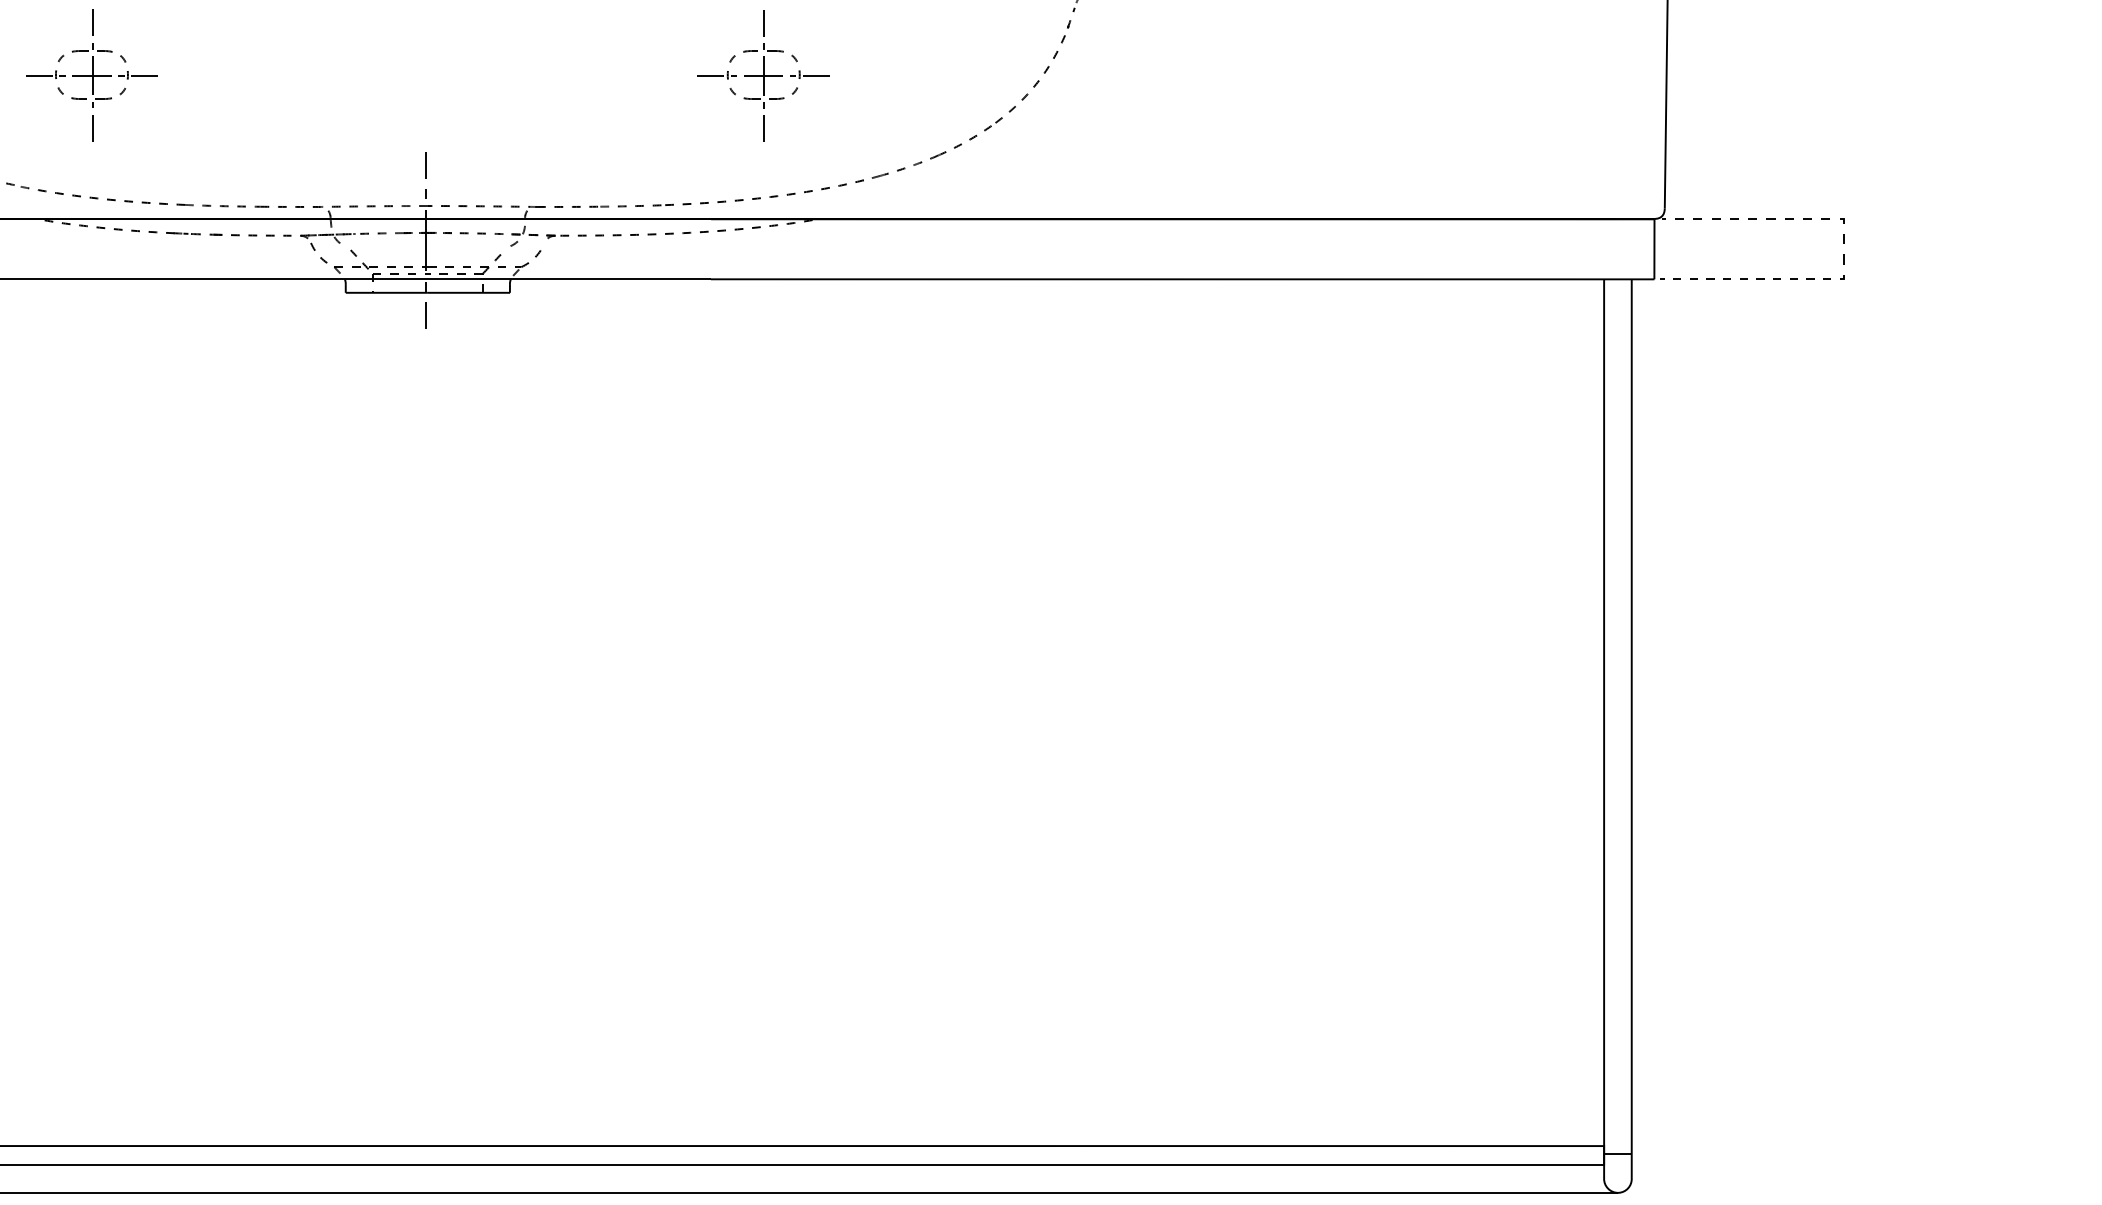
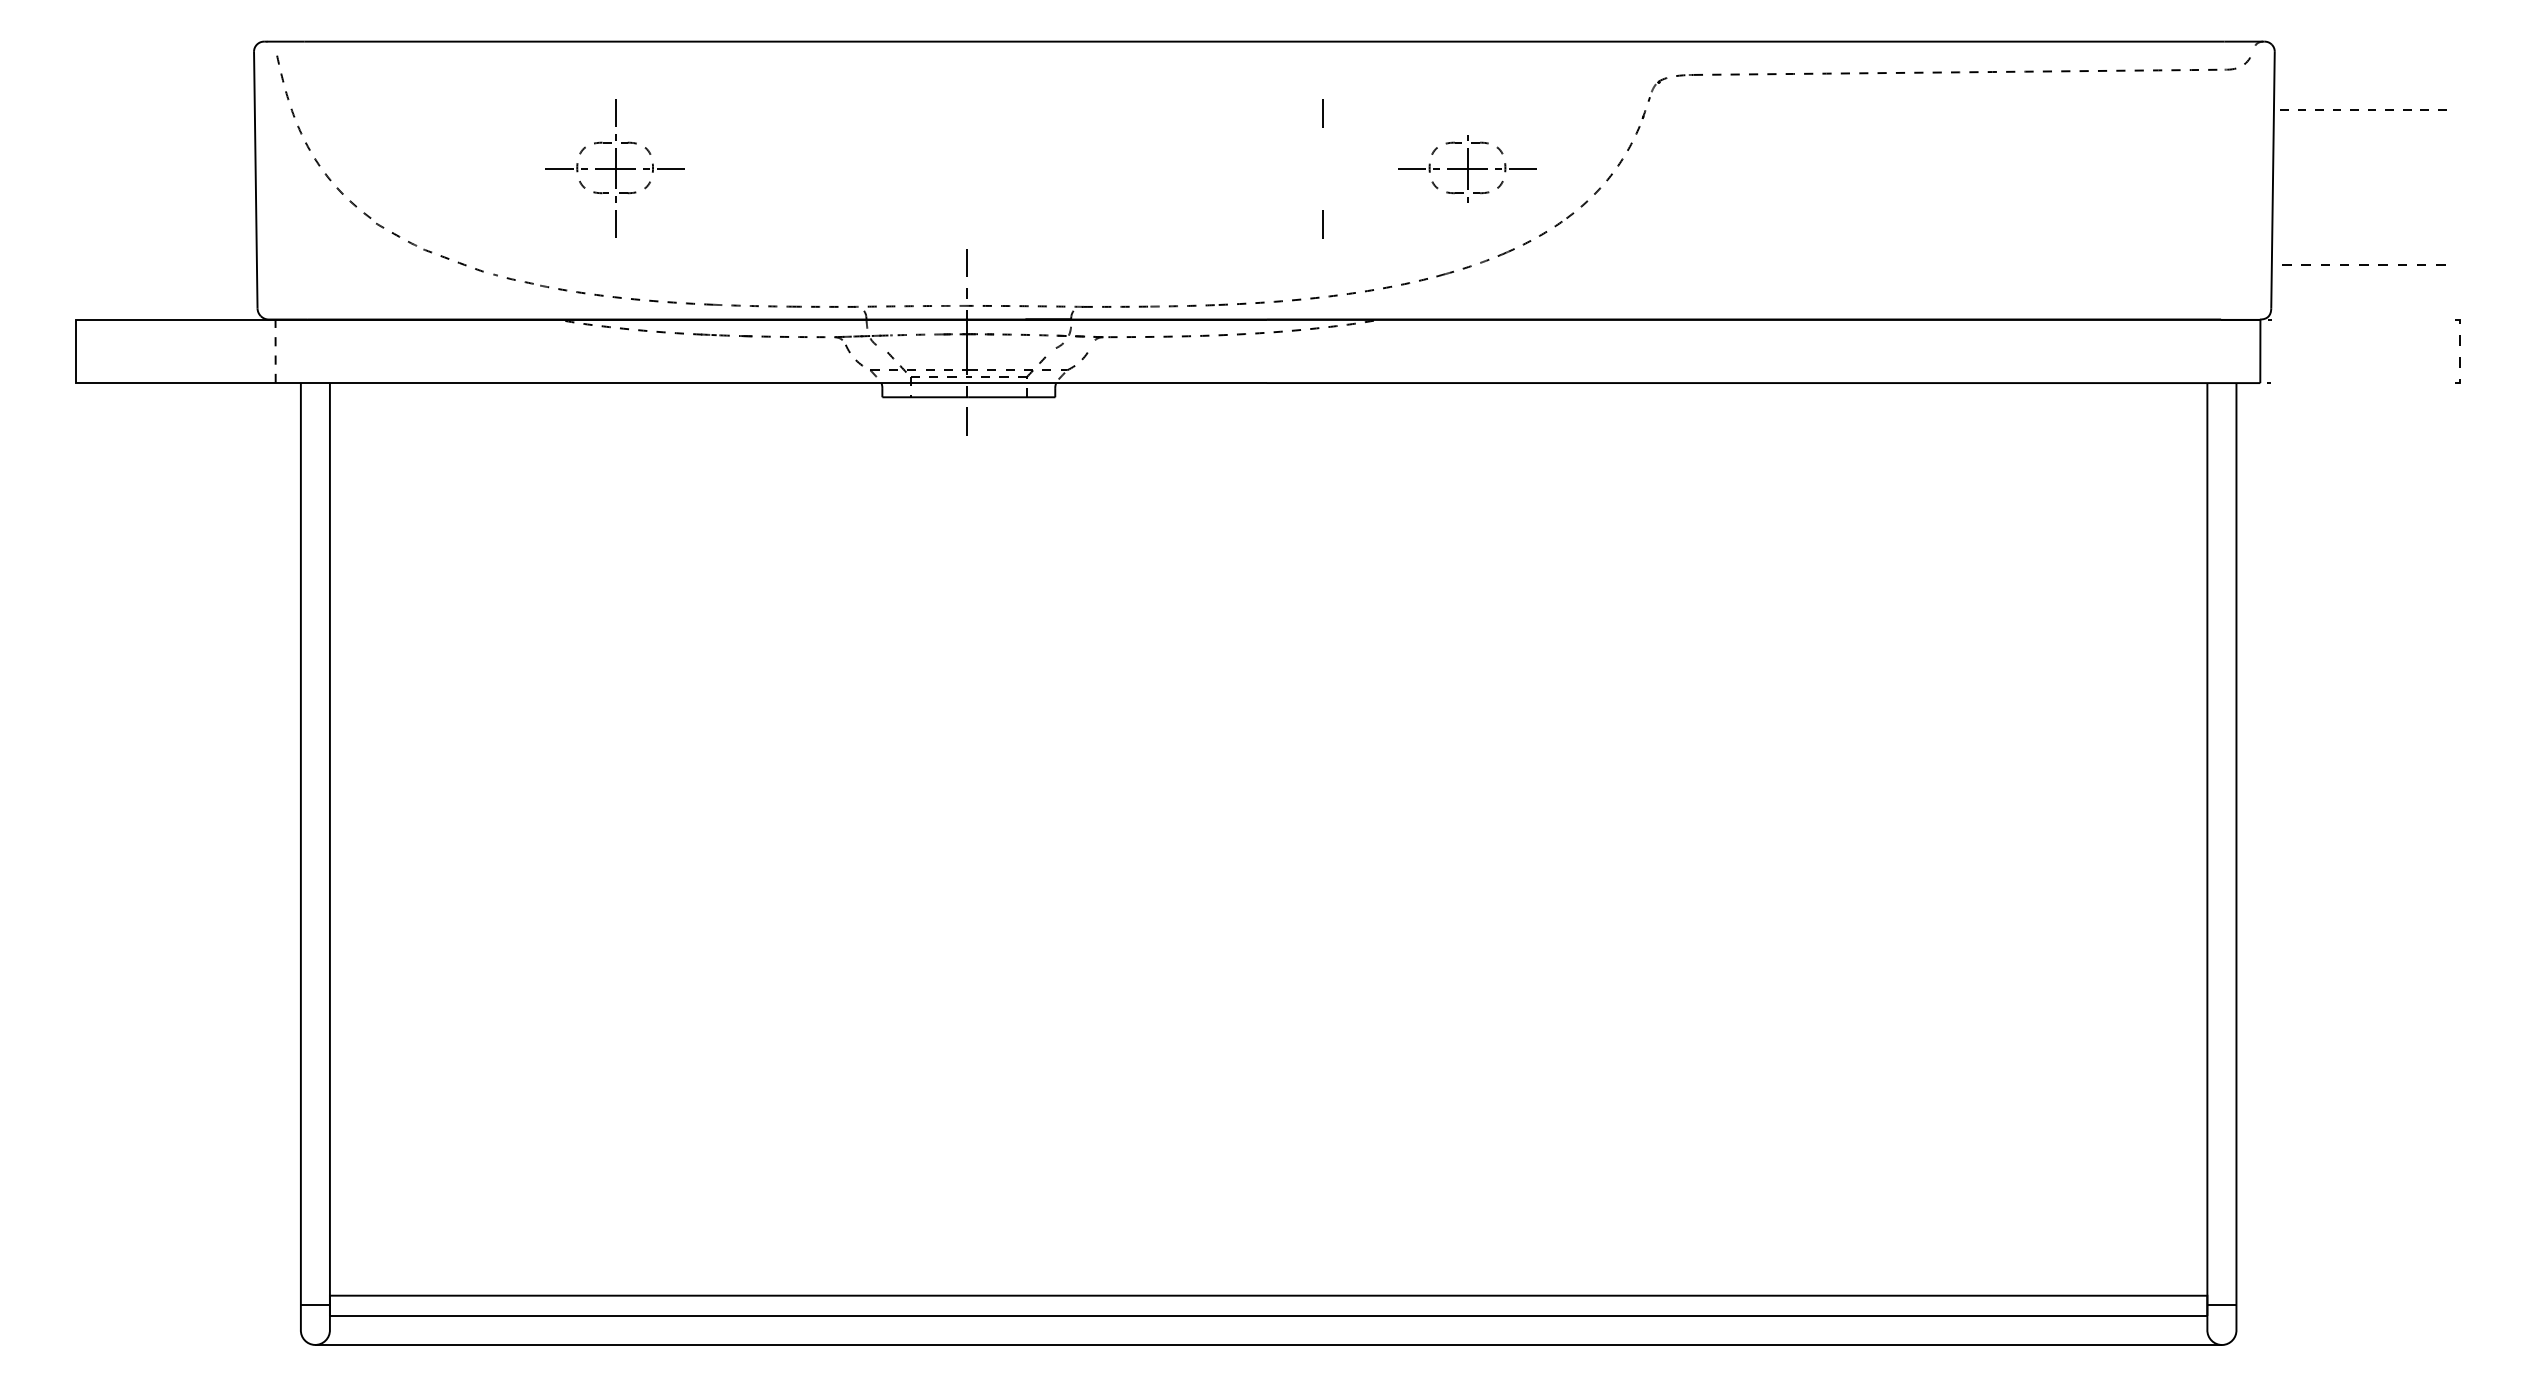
part: (763, 75) -> (1467, 168), moved
part: (1752, 218) -> (2363, 264), moved
part: (1752, 278) -> (2363, 109), moved

